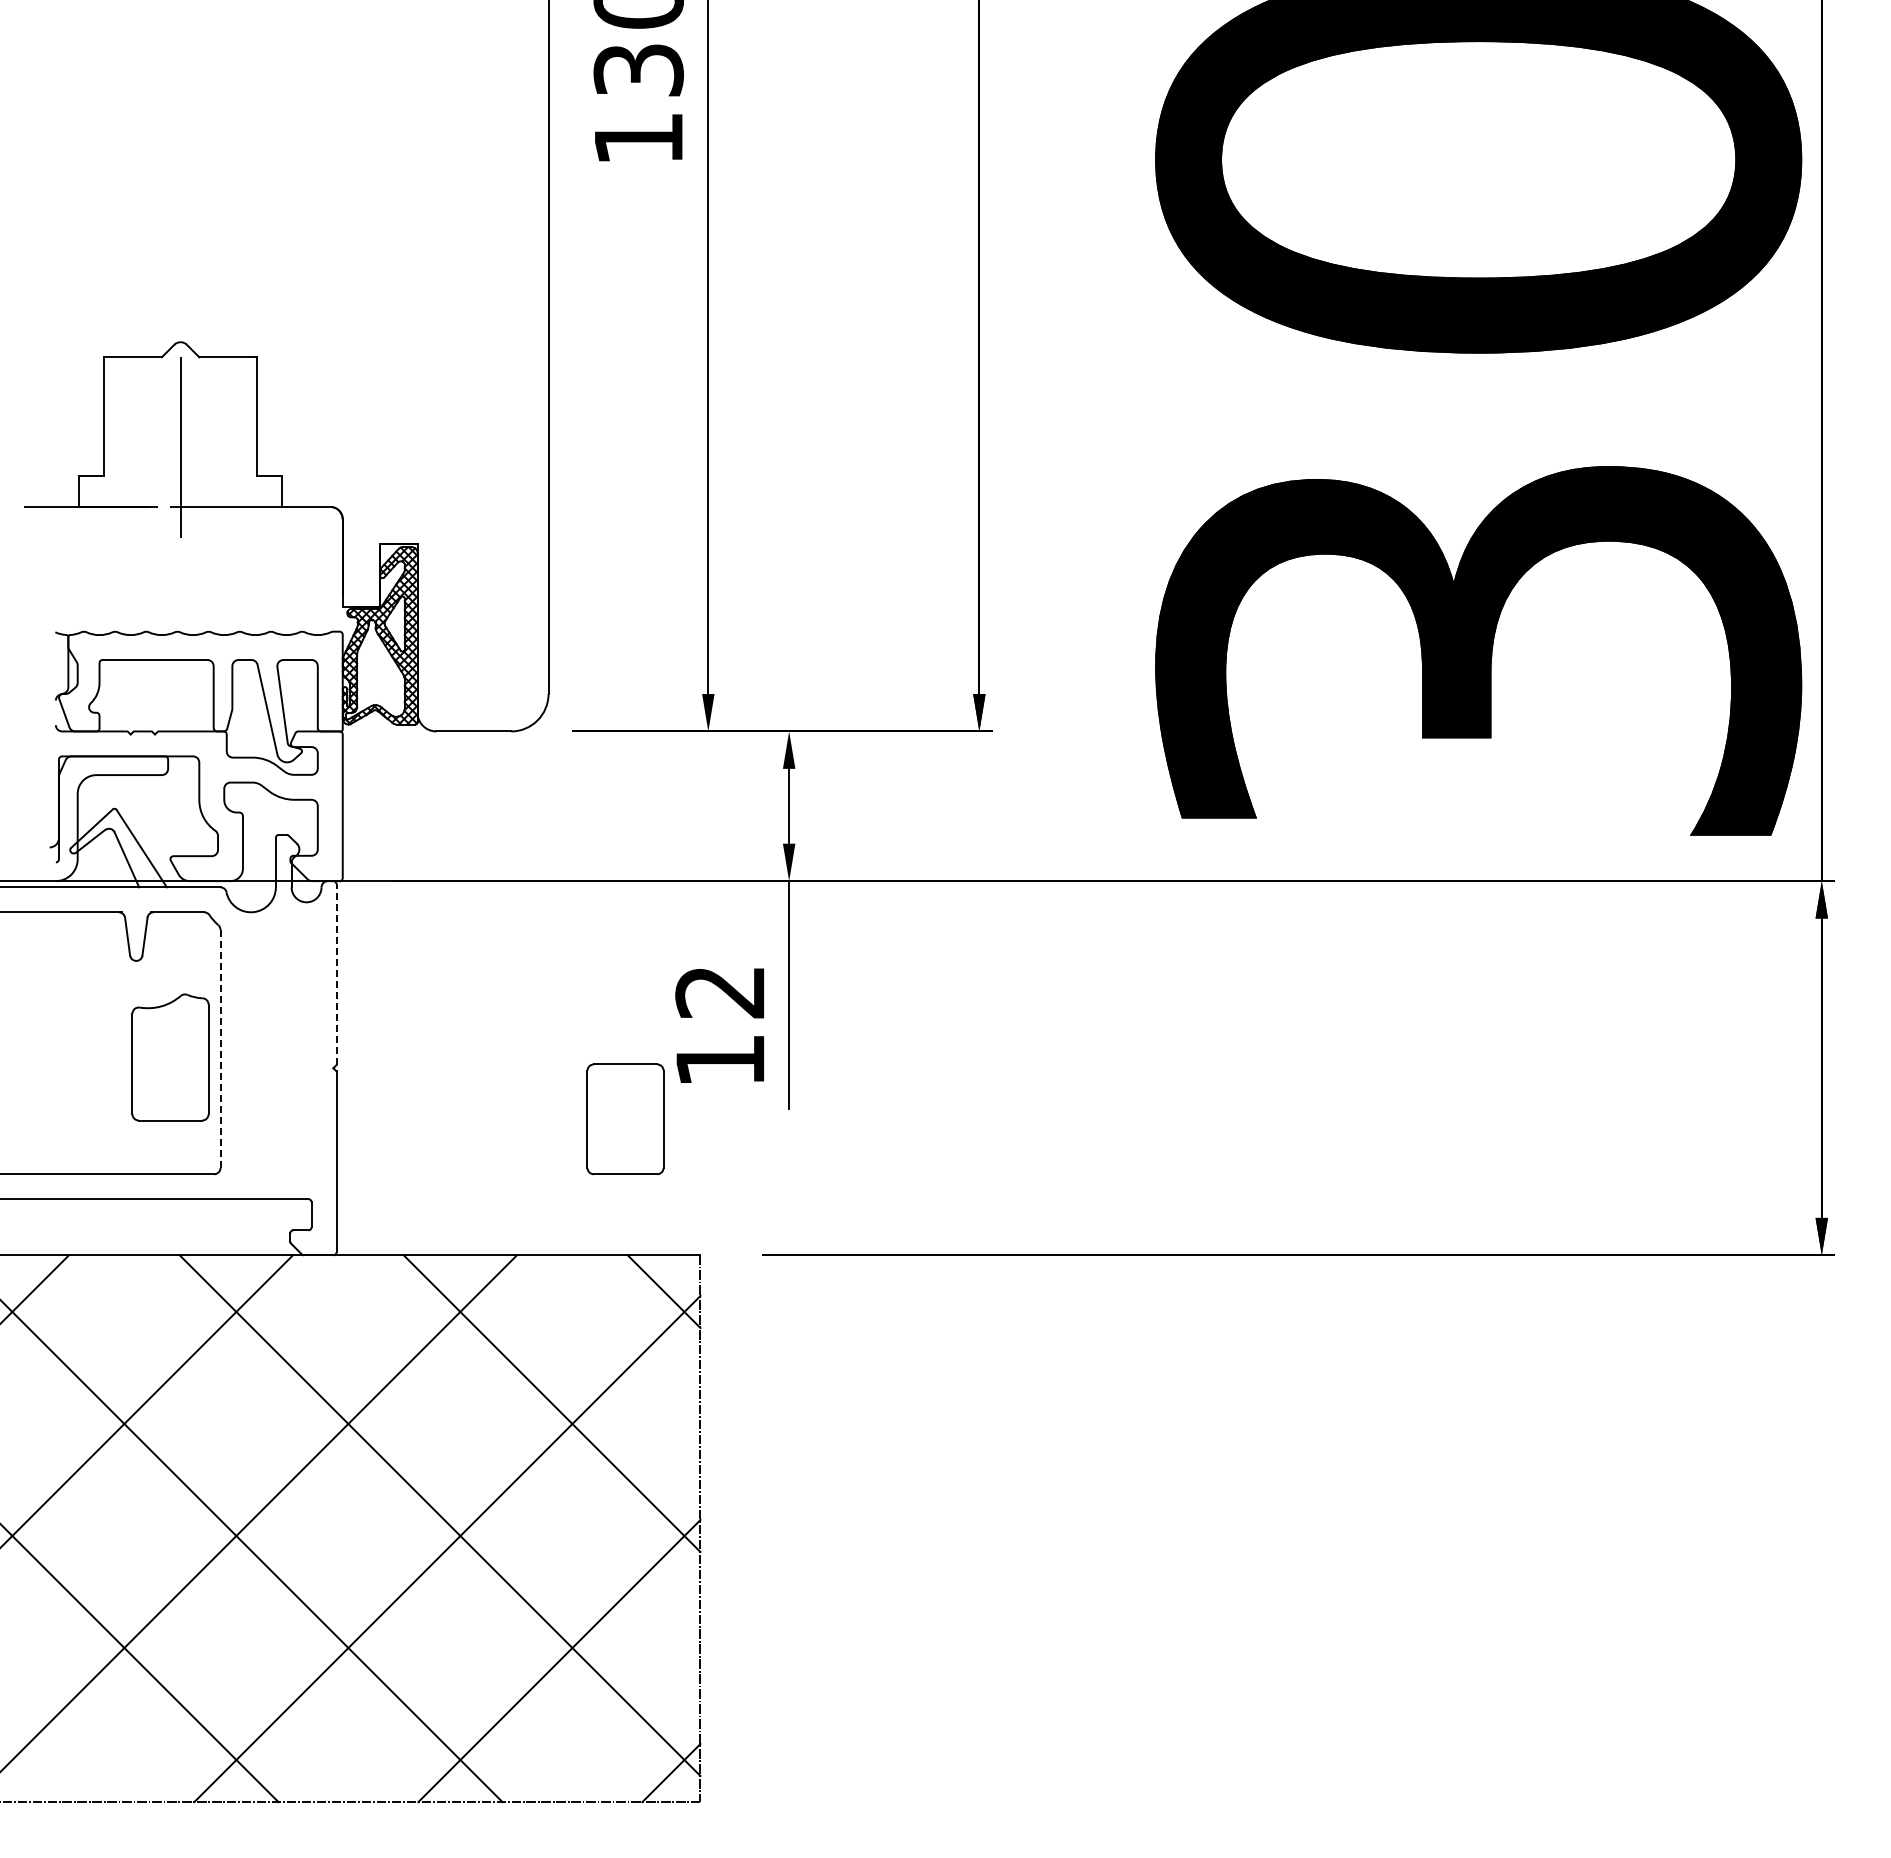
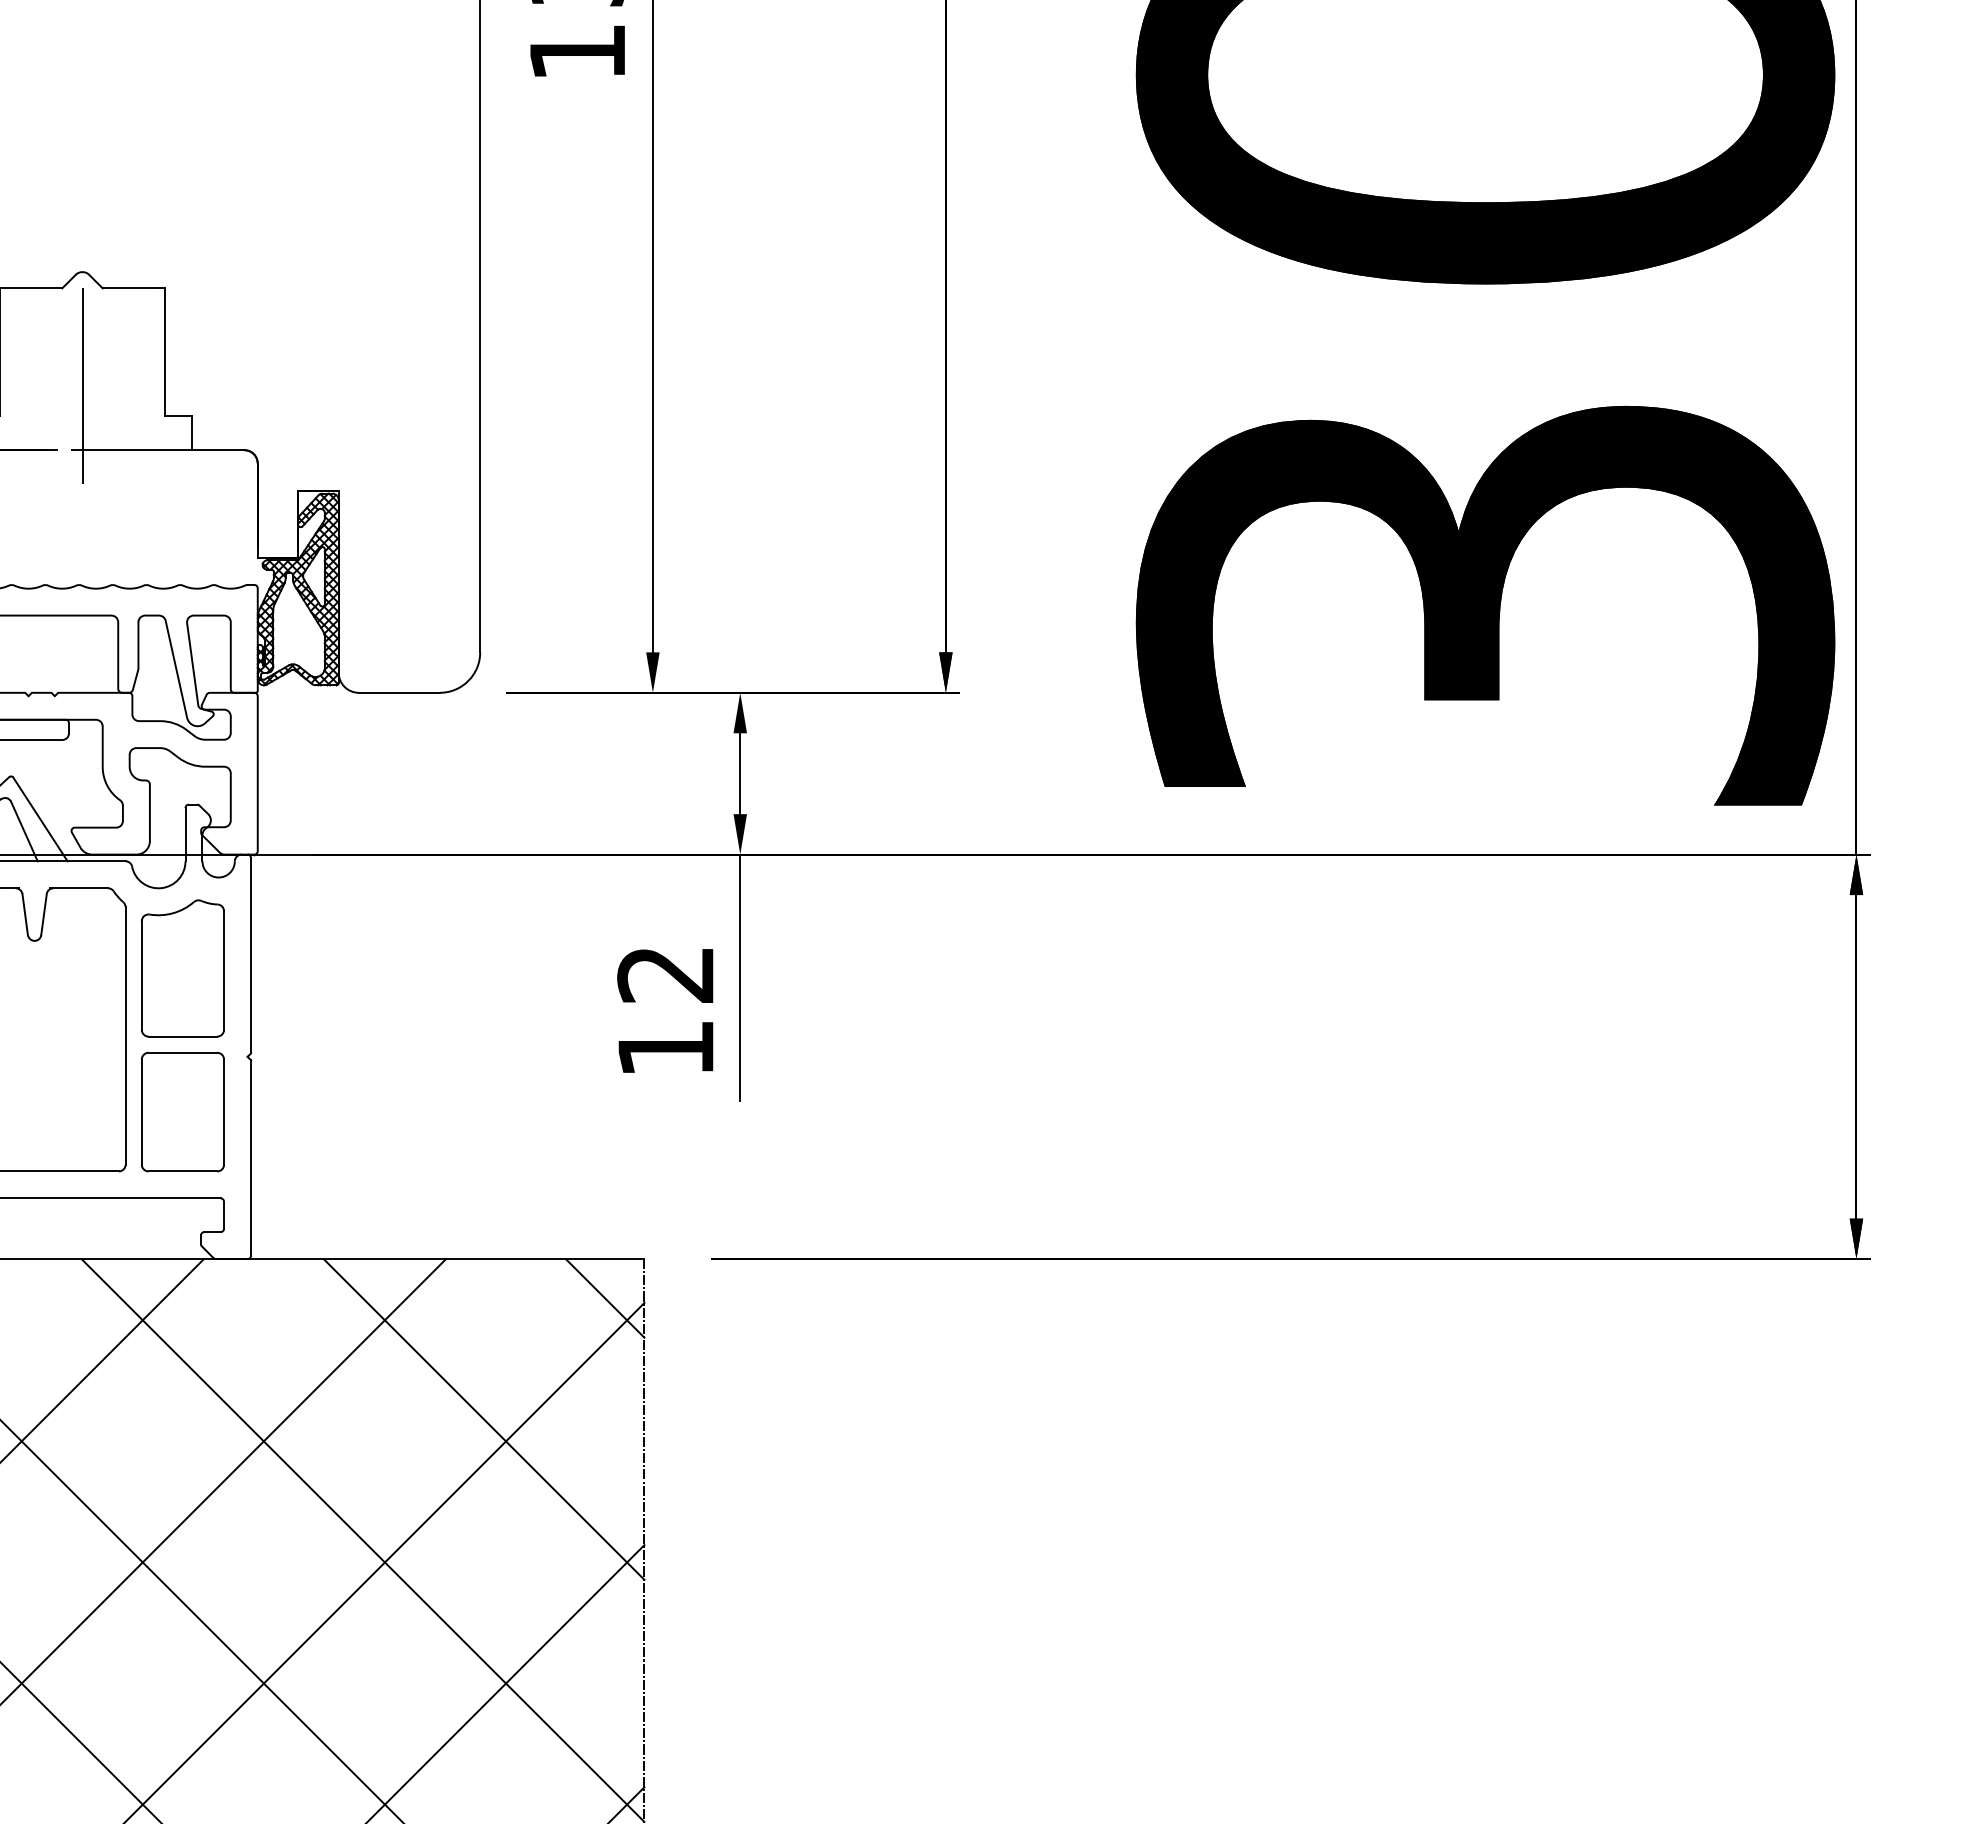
line: (336, 974) -> (250, 955), dashed -> solid
line: (220, 1048) -> (125, 1035), dashed -> solid
part: (170, 1057) -> (182, 968), moved
part: (625, 1118) -> (182, 1111), moved

